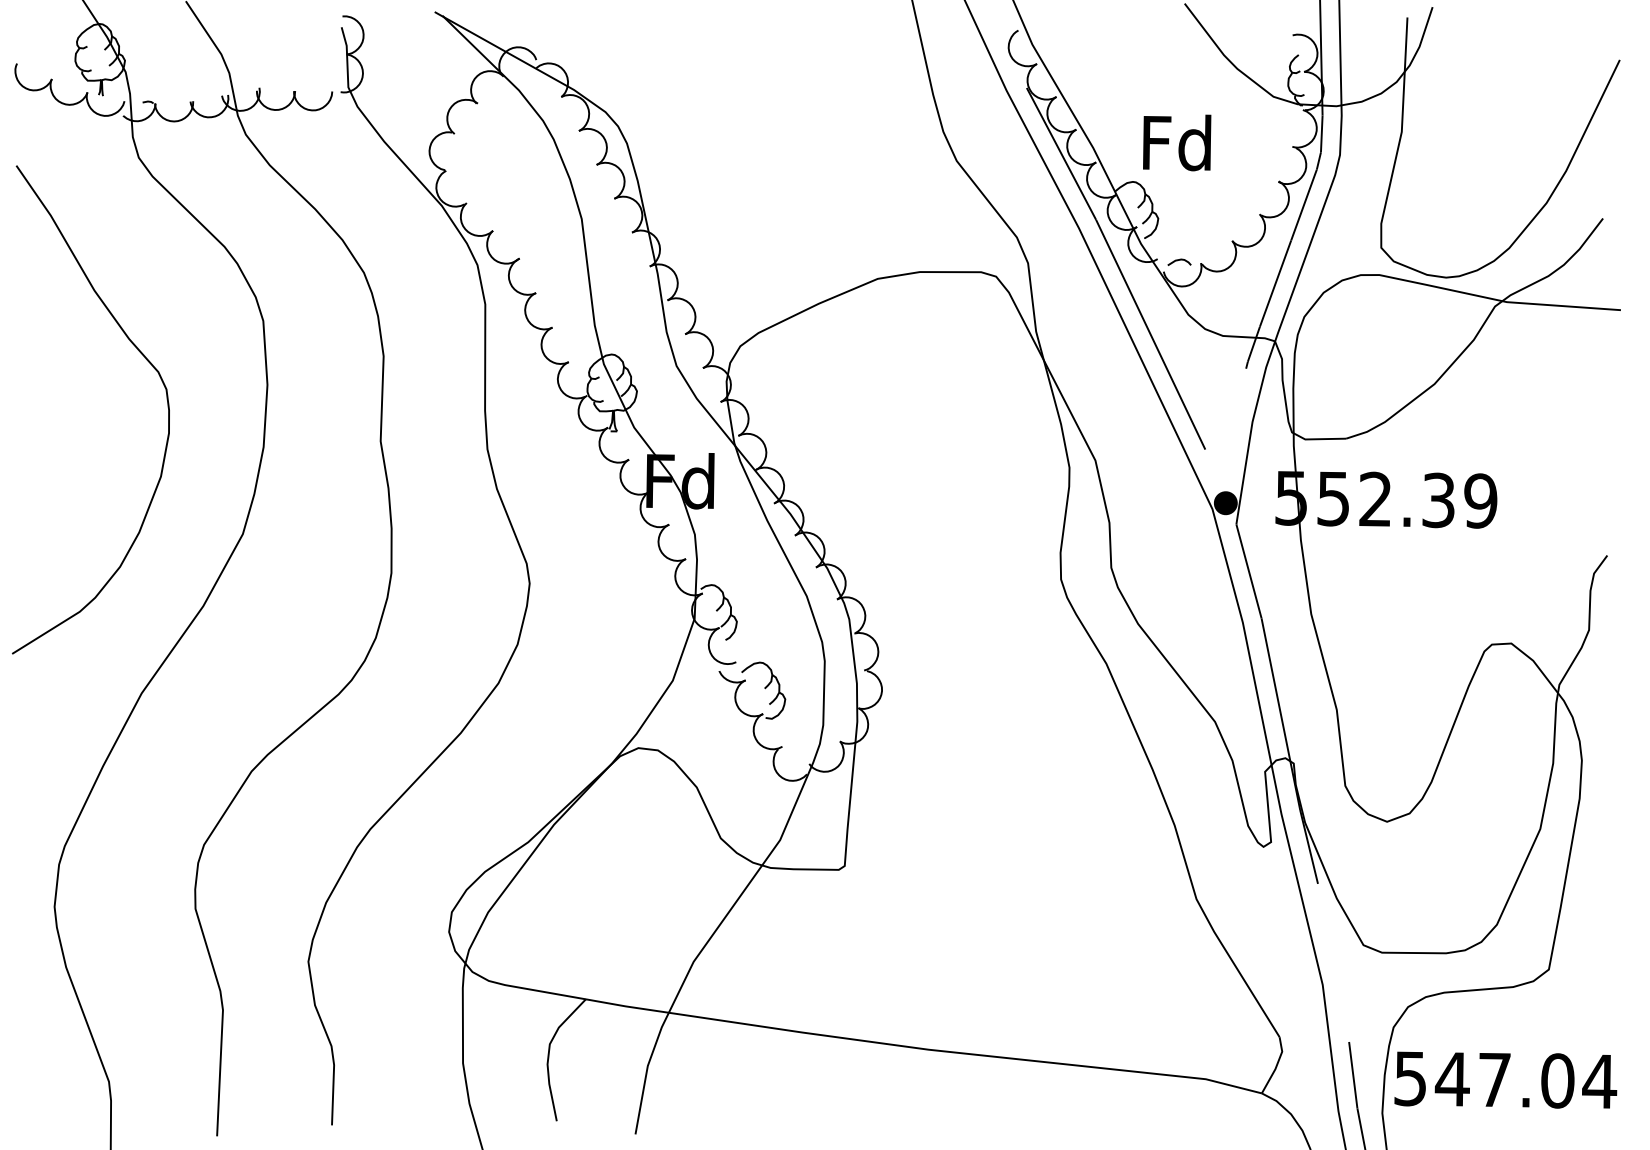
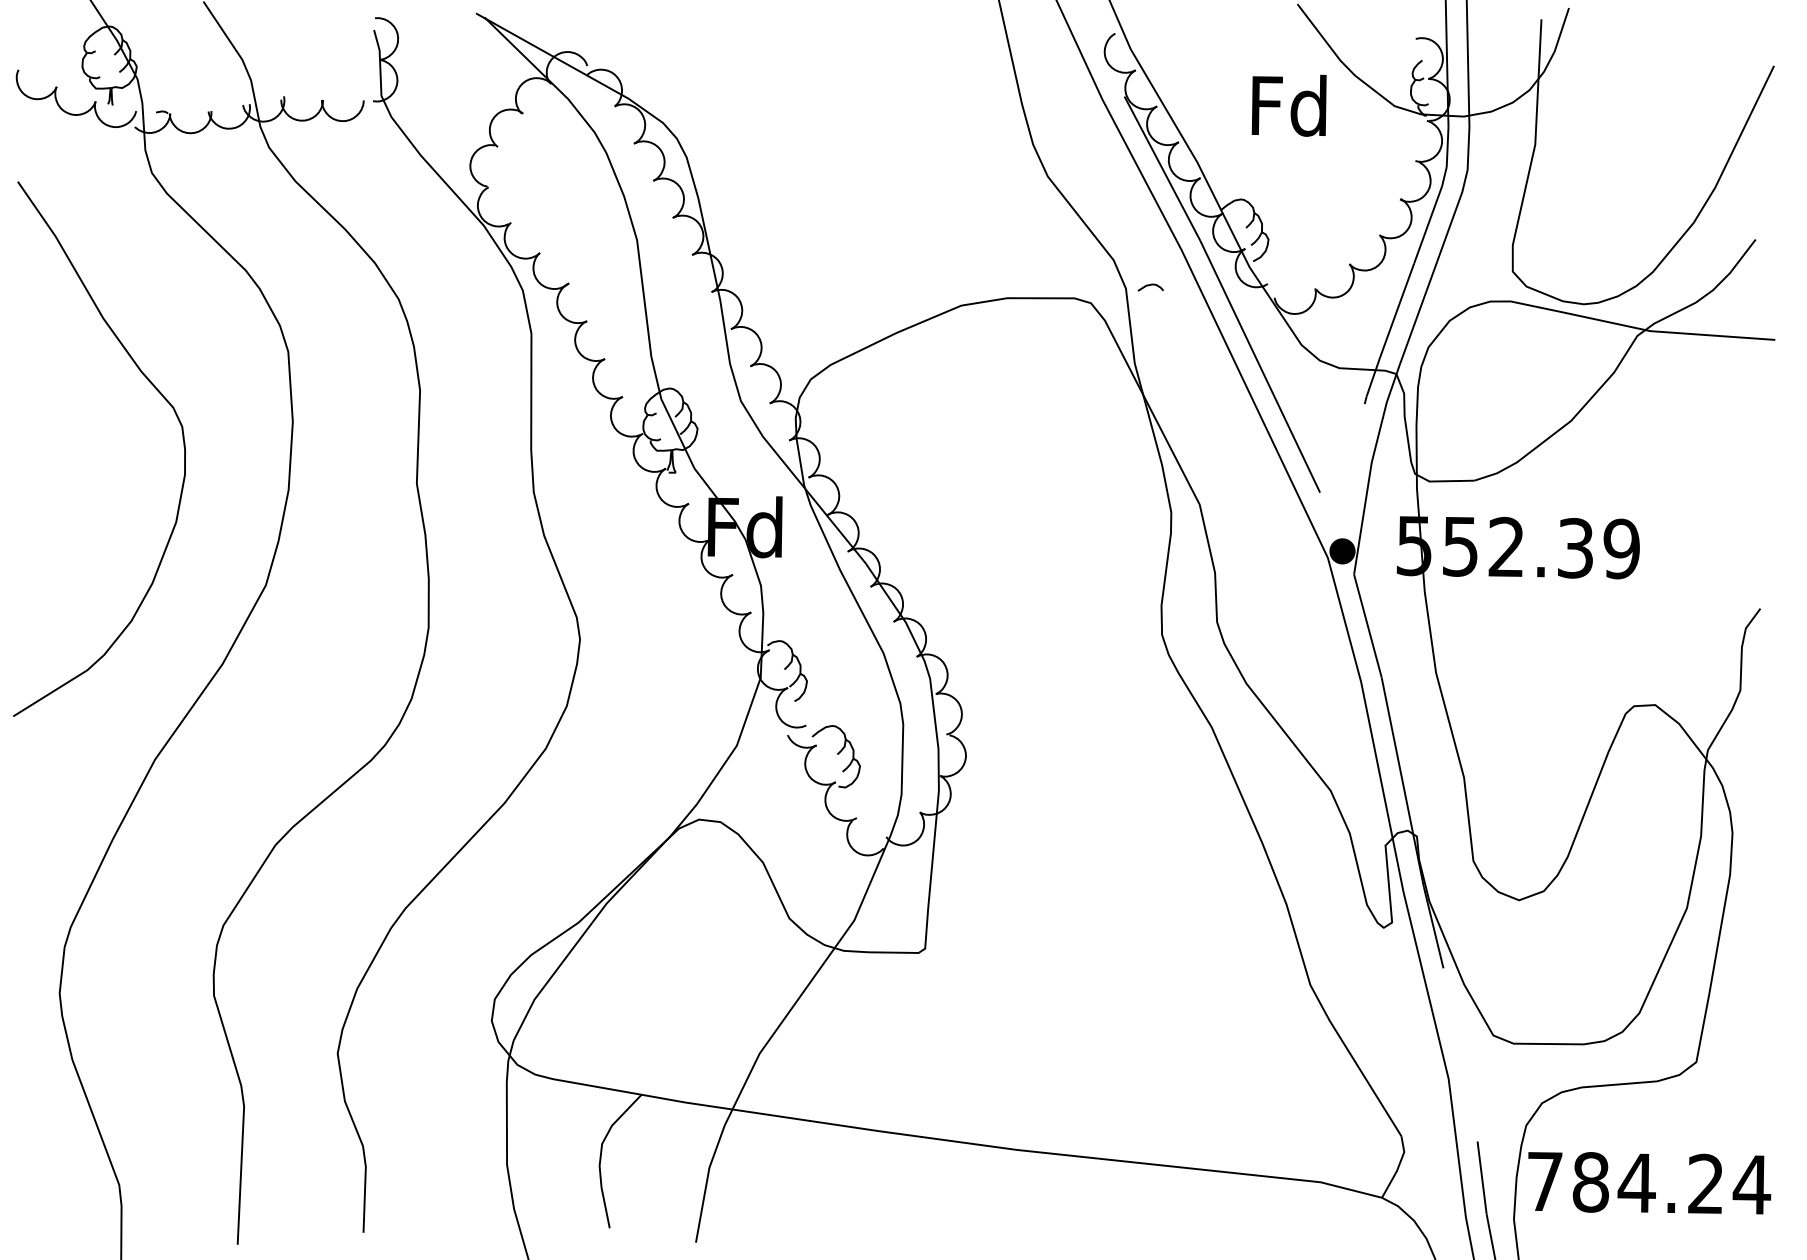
text: (1176, 142) -> (1288, 105), moved
curve: (1179, 260) -> (1150, 285), moved
text: (1484, 1080) -> (1625, 1183), 547.04 -> 784.24

